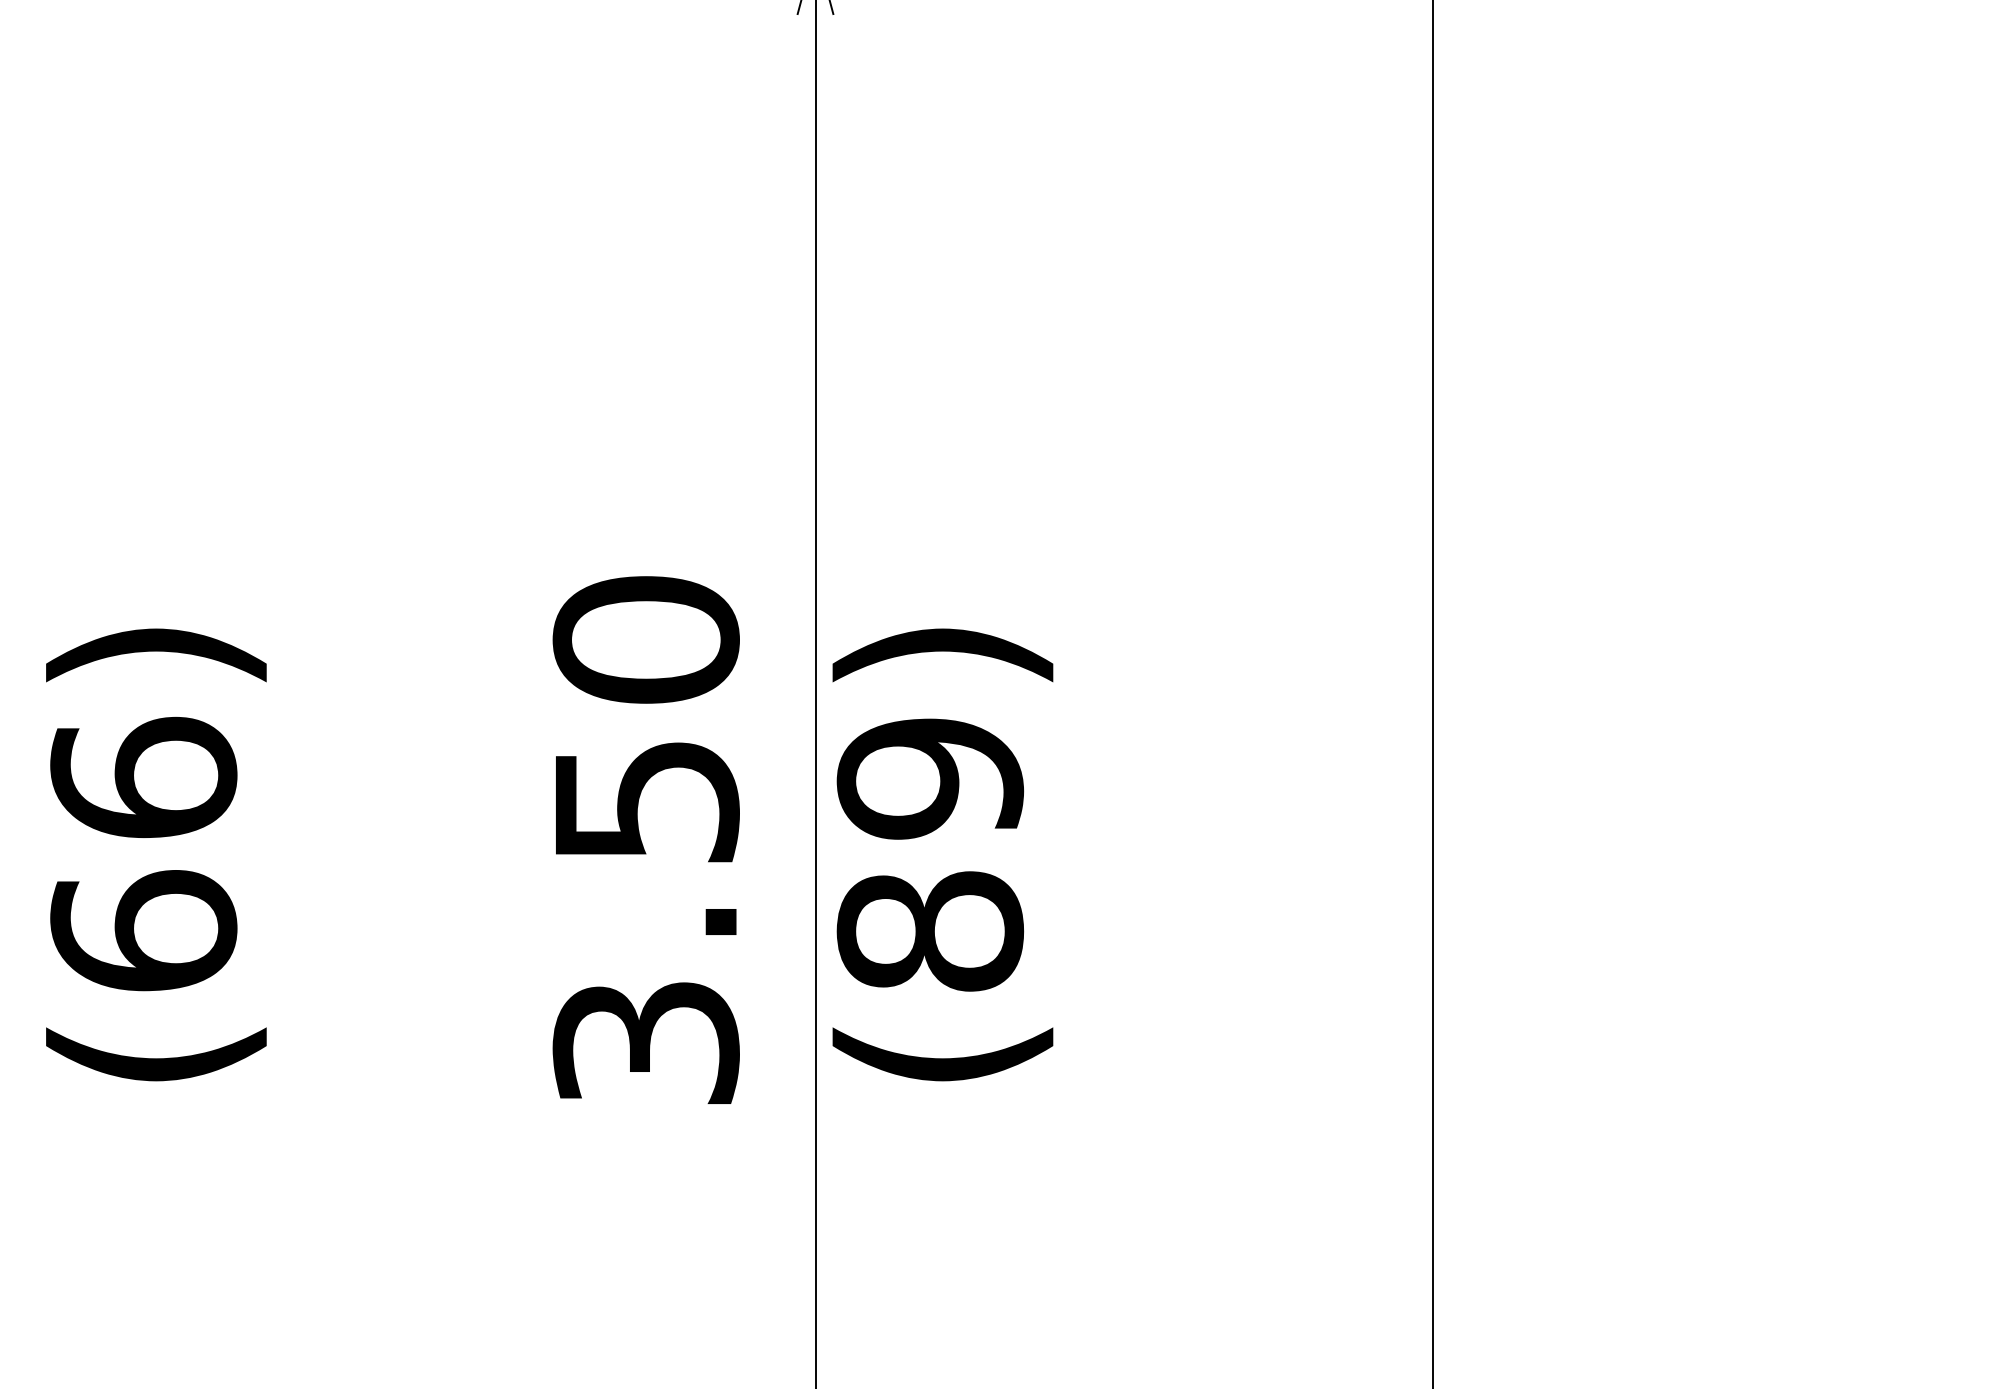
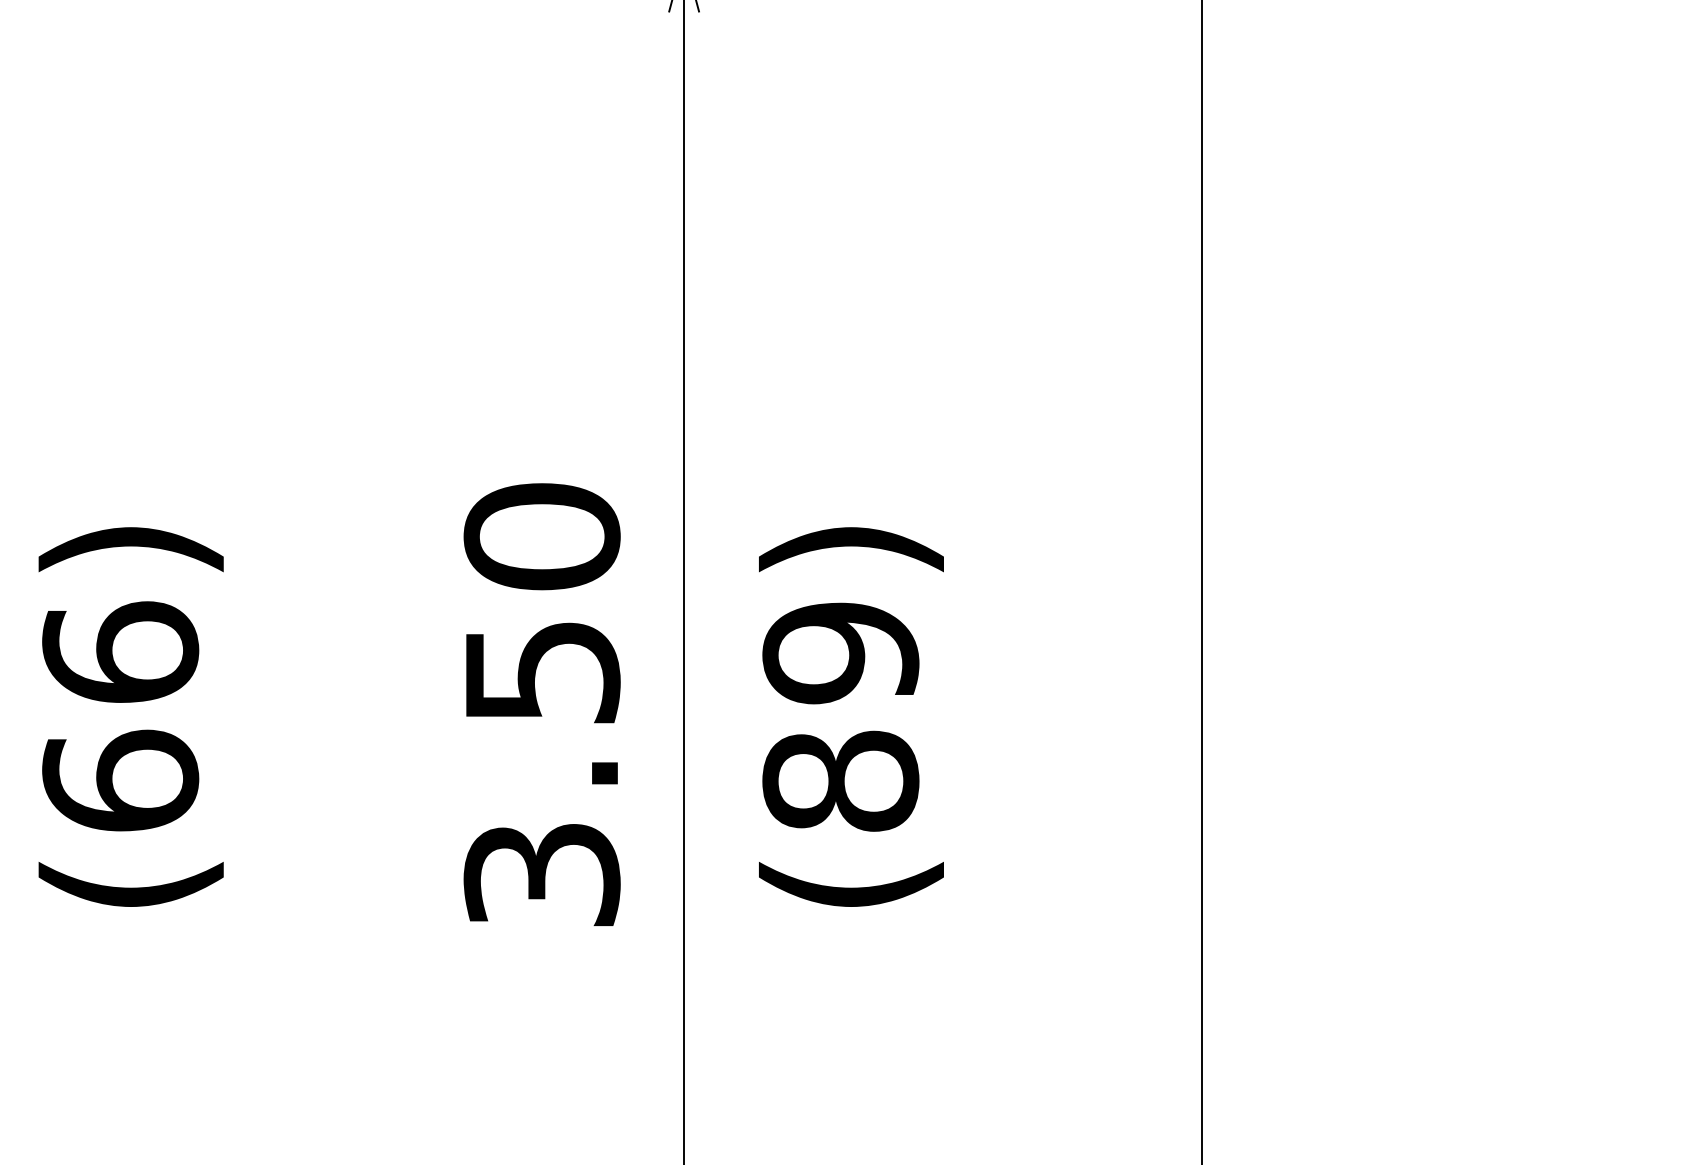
text: (942, 854) -> (851, 716), moved

